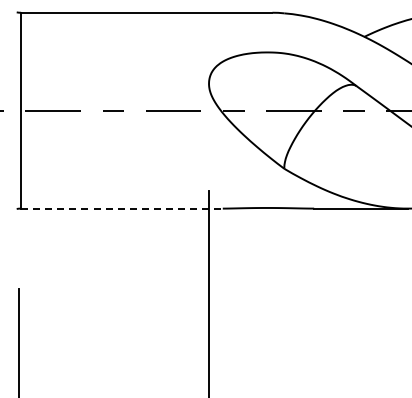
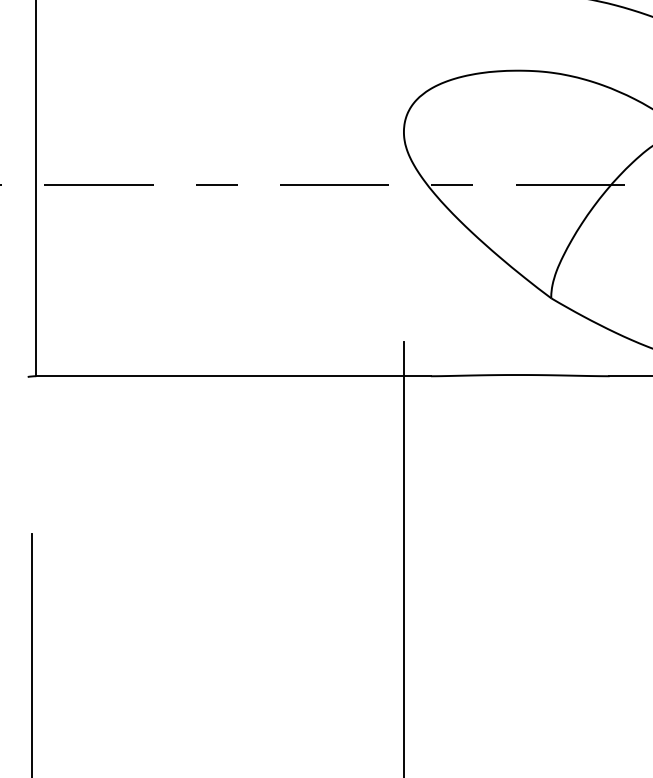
line: (121, 208) -> (232, 376), dashed -> solid

